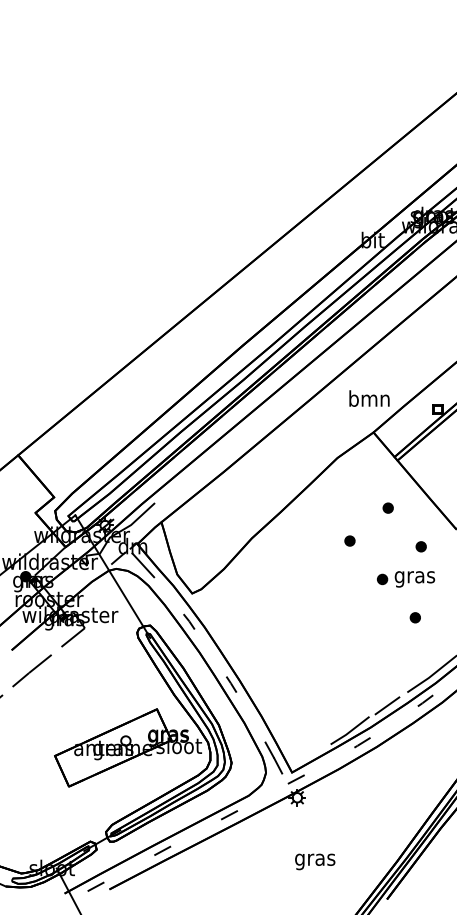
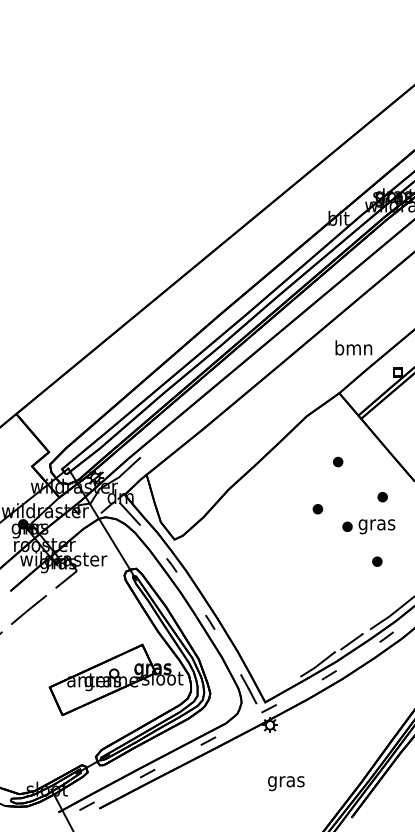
text: (369, 398) -> (353, 347), moved
part: (387, 507) -> (337, 461), moved
part: (349, 540) -> (317, 508), moved

